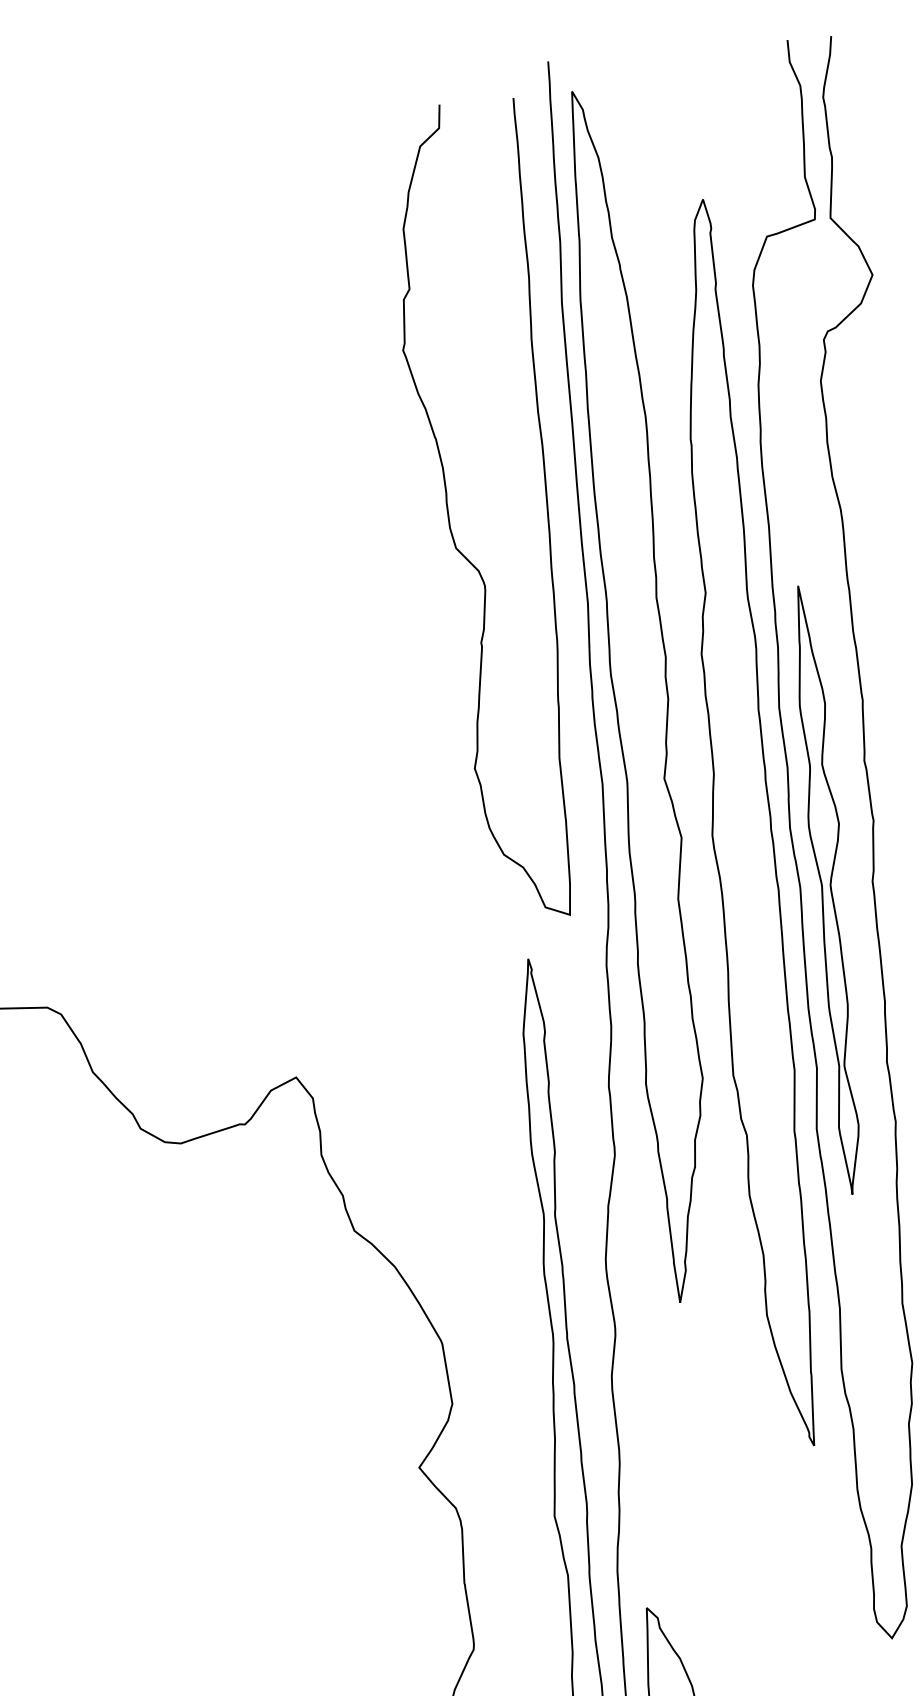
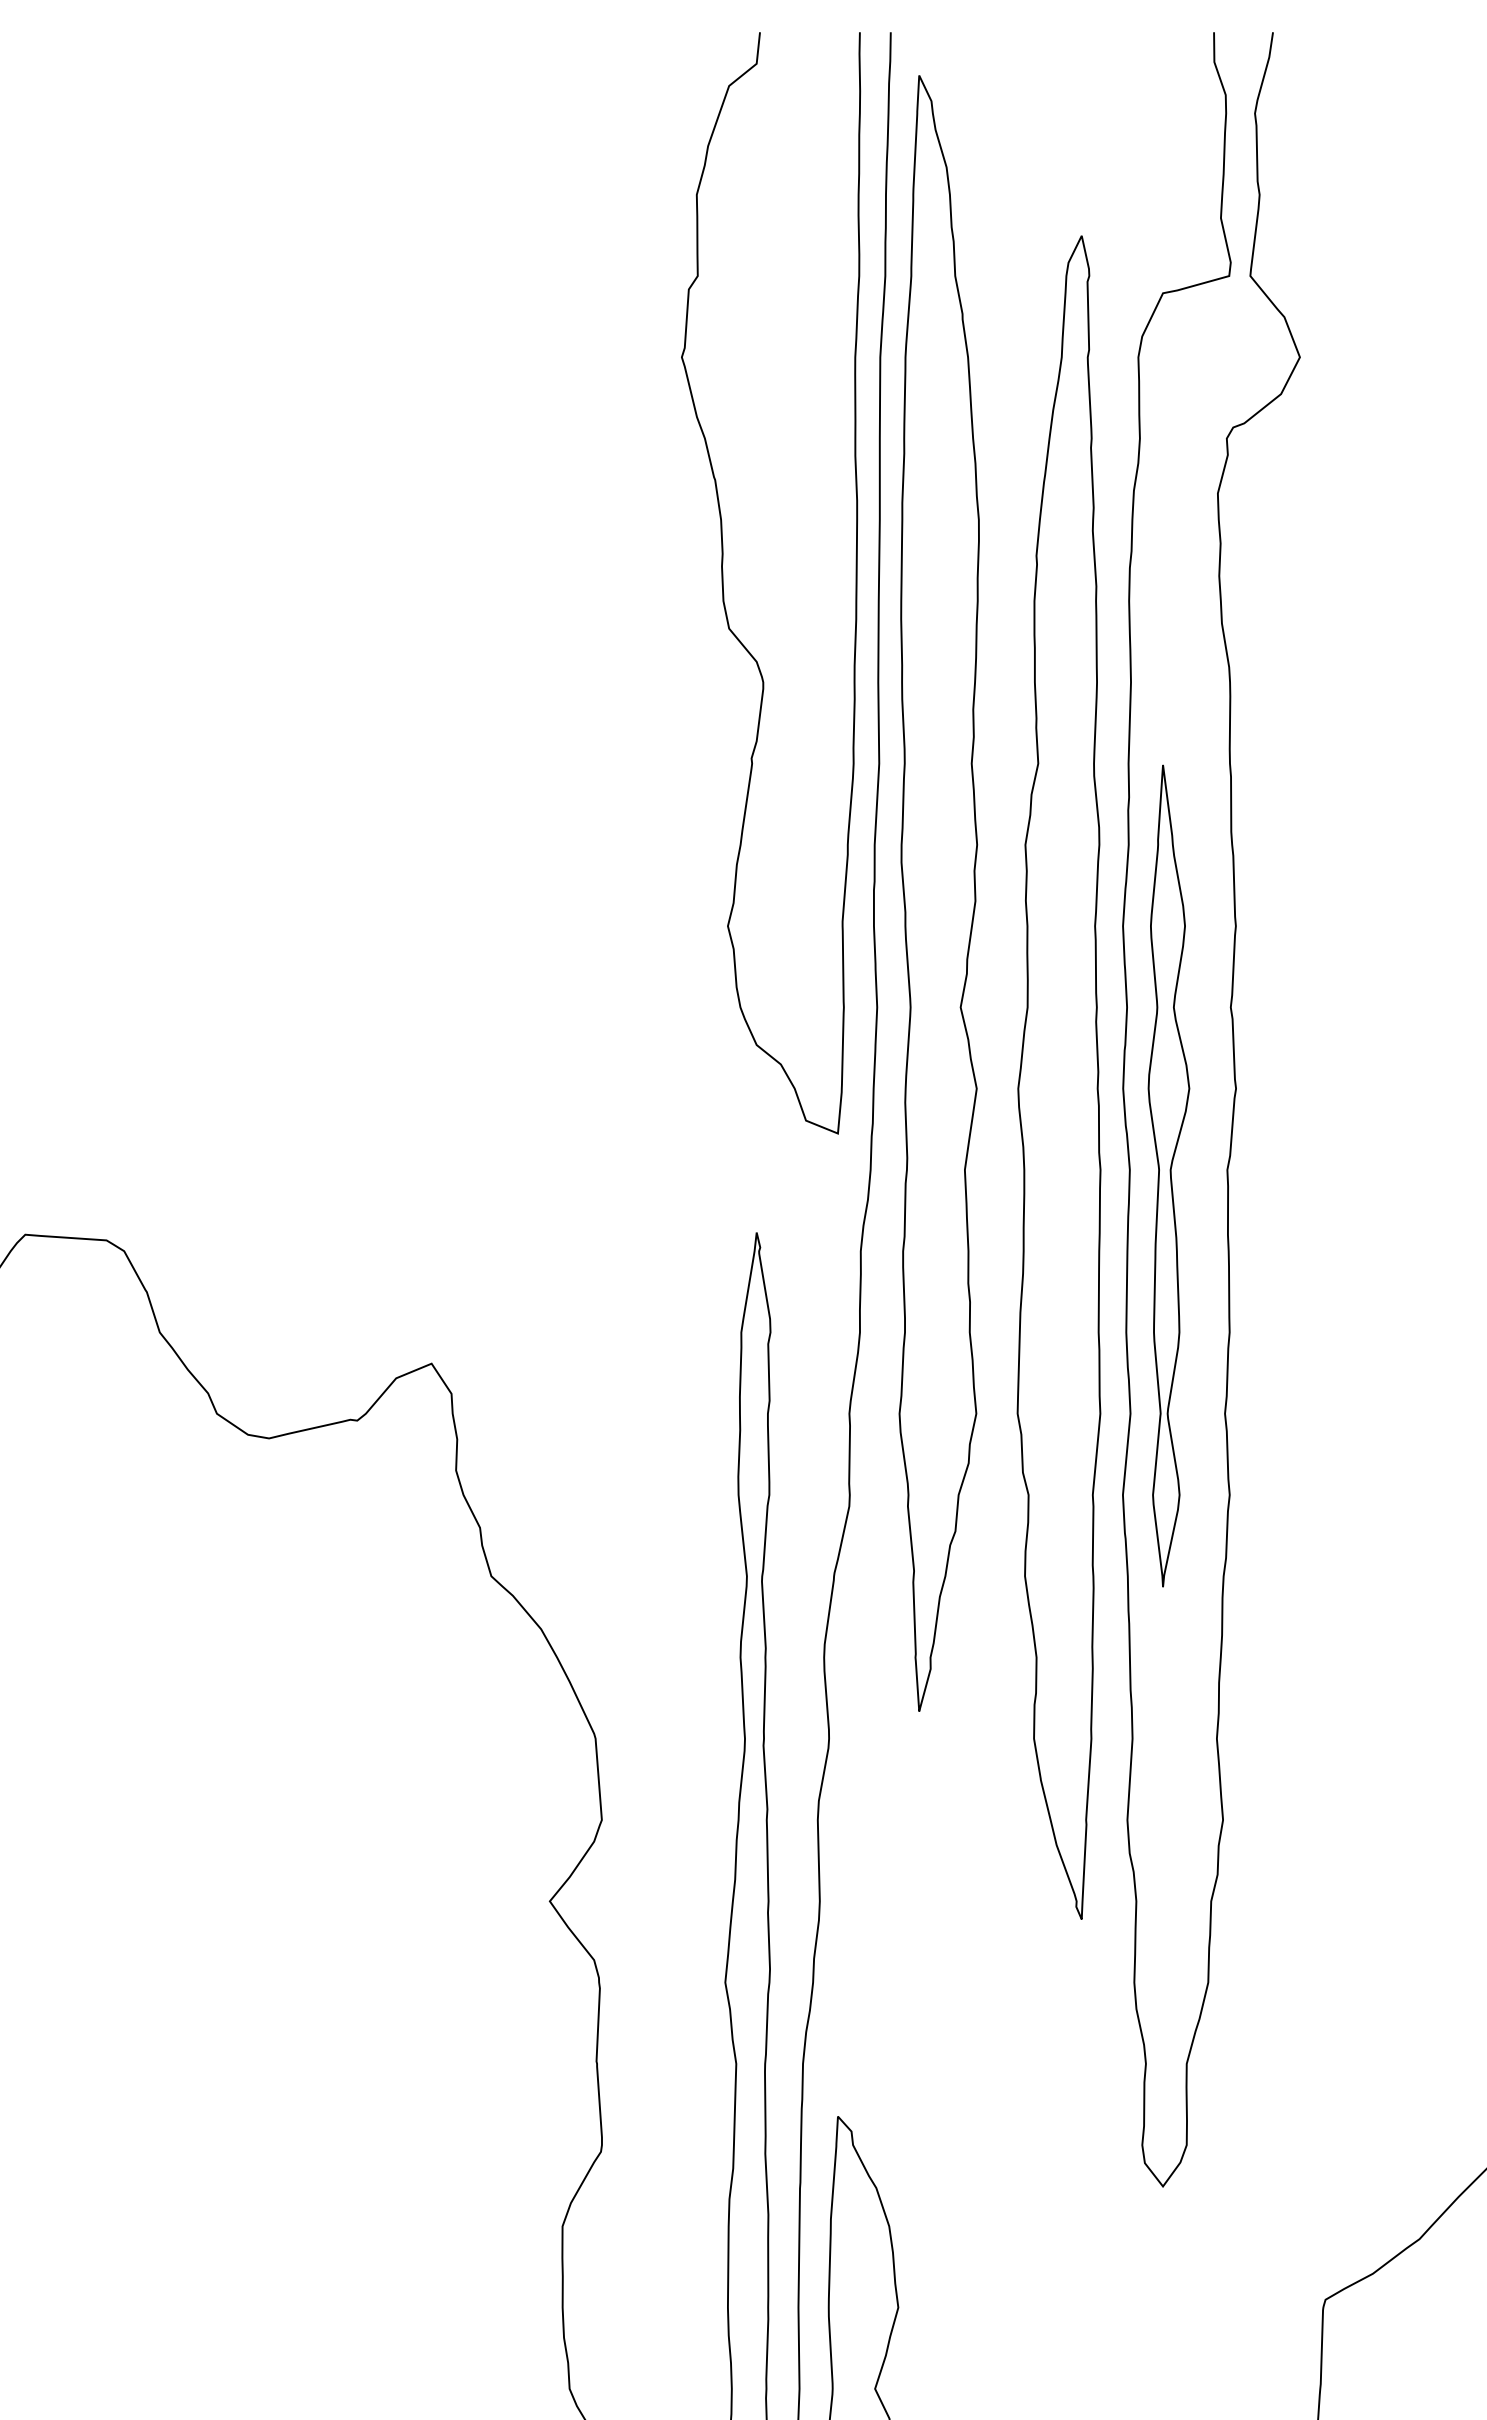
curve: (448, 515) -> (723, 583), moved

